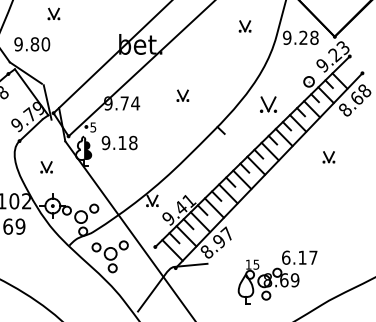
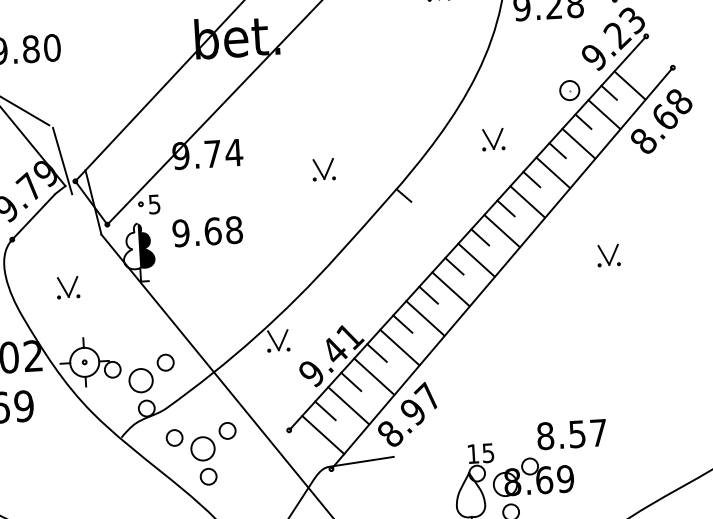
part: (182, 95) -> (322, 169), moved
part: (268, 104) -> (493, 139), size x0.71
text: (122, 142) -> (213, 230), 9.18 -> 9.68
part: (328, 157) -> (607, 255), moved
text: (294, 257) -> (561, 434), 6.17 -> 8.57

